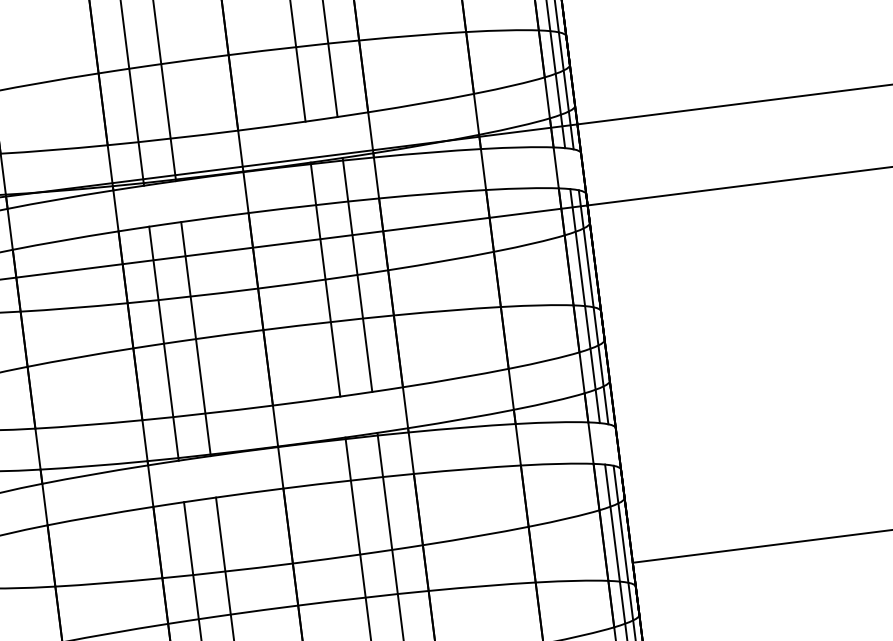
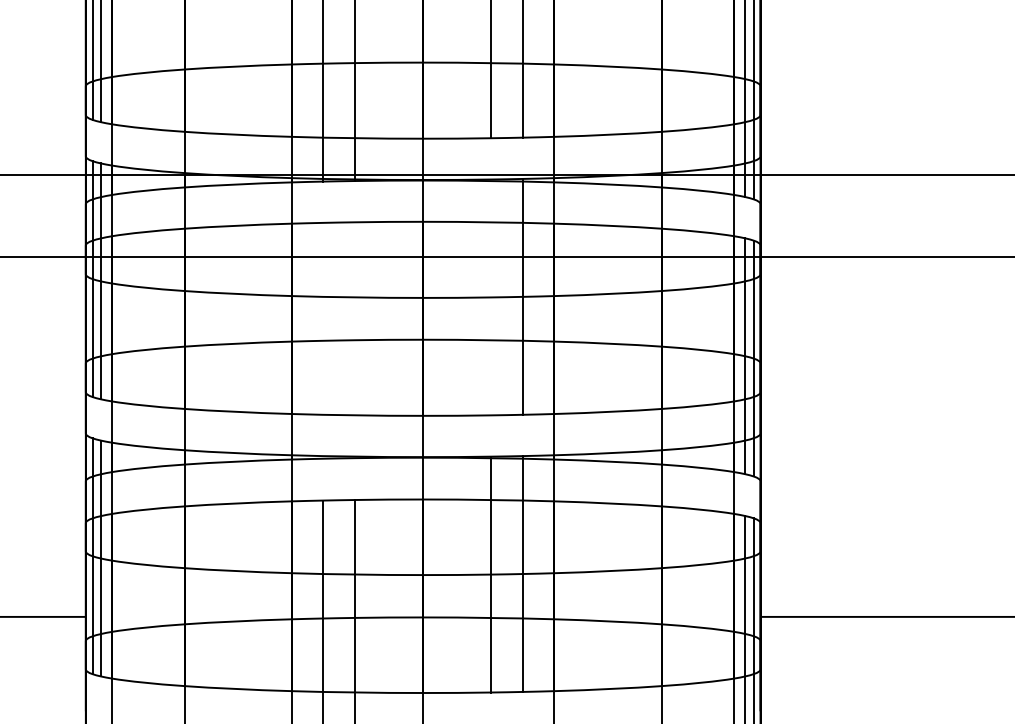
line: (325, 279) -> (491, 297), removed
line: (196, 339) -> (355, 340), removed
line: (163, 343) -> (322, 340), removed

